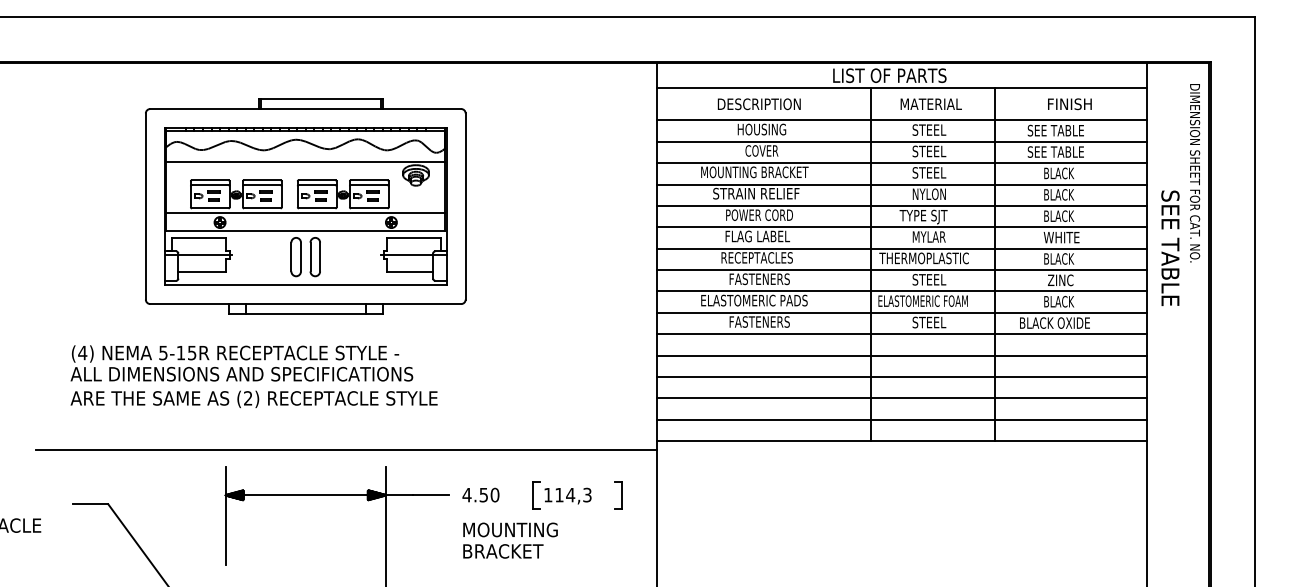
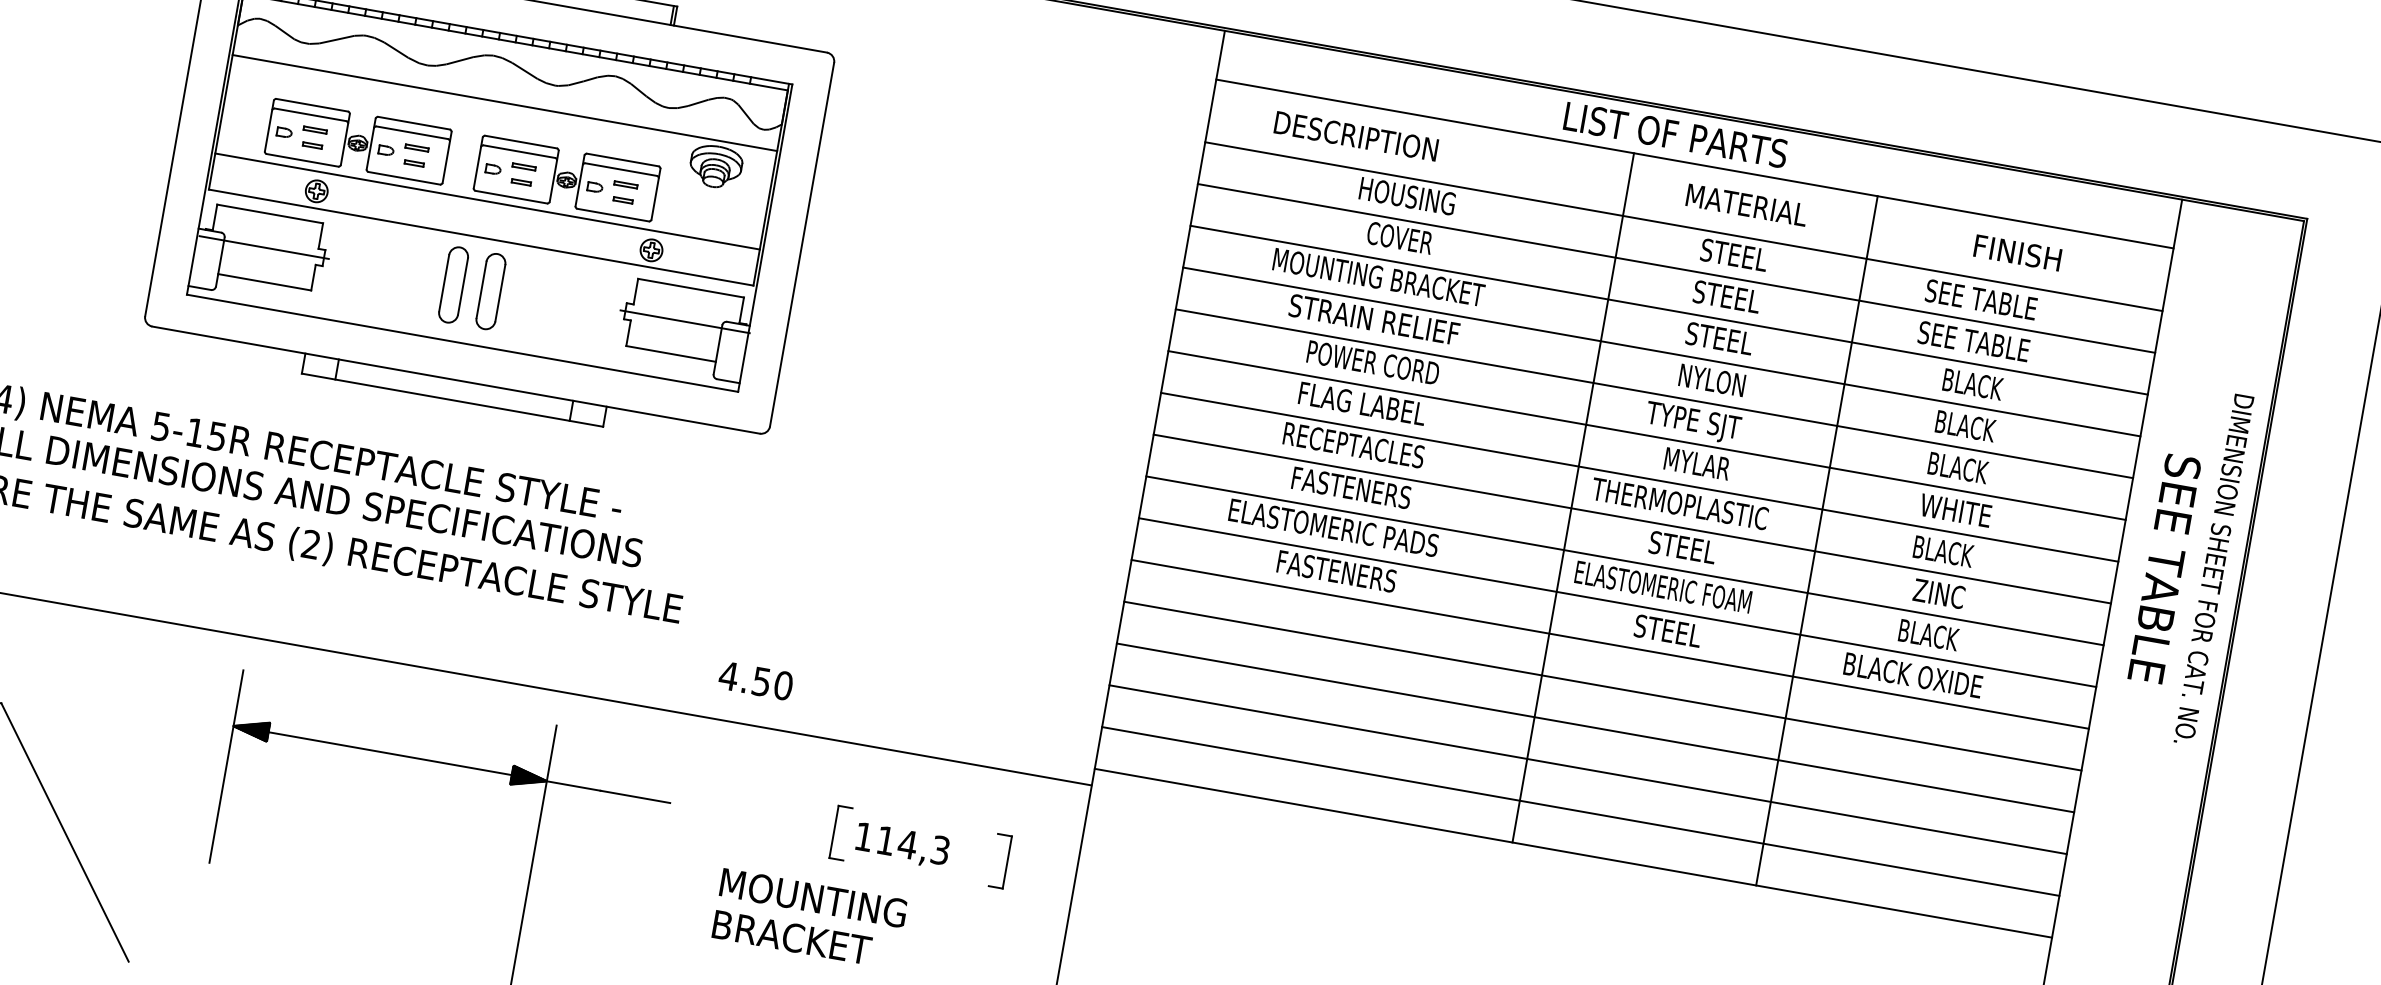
text: (758, 104) -> (1354, 136), moved
text: (1195, 173) -> (2214, 570), moved
text: (480, 494) -> (755, 679), moved
text: (510, 540) -> (809, 918), moved

